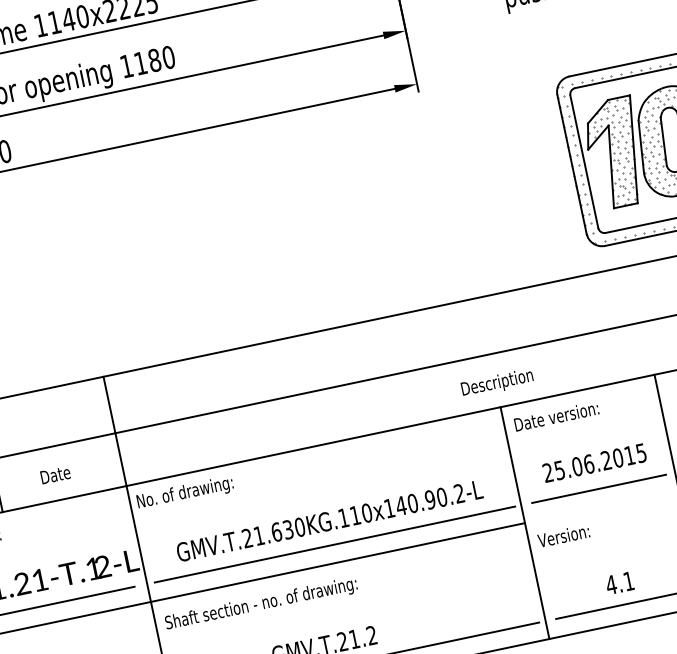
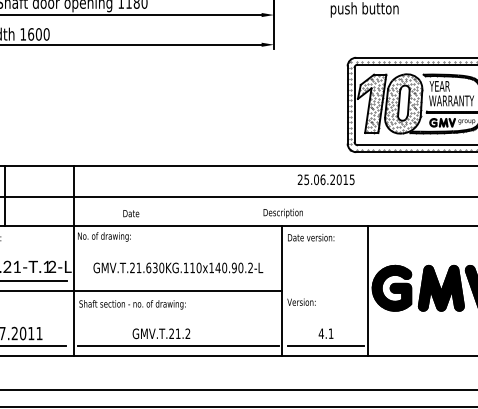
text: (593, 462) -> (325, 179), moved
text: (55, 474) -> (131, 213), moved
line: (599, 489) -> (325, 281), removed
line: (335, 545) -> (178, 281), removed

